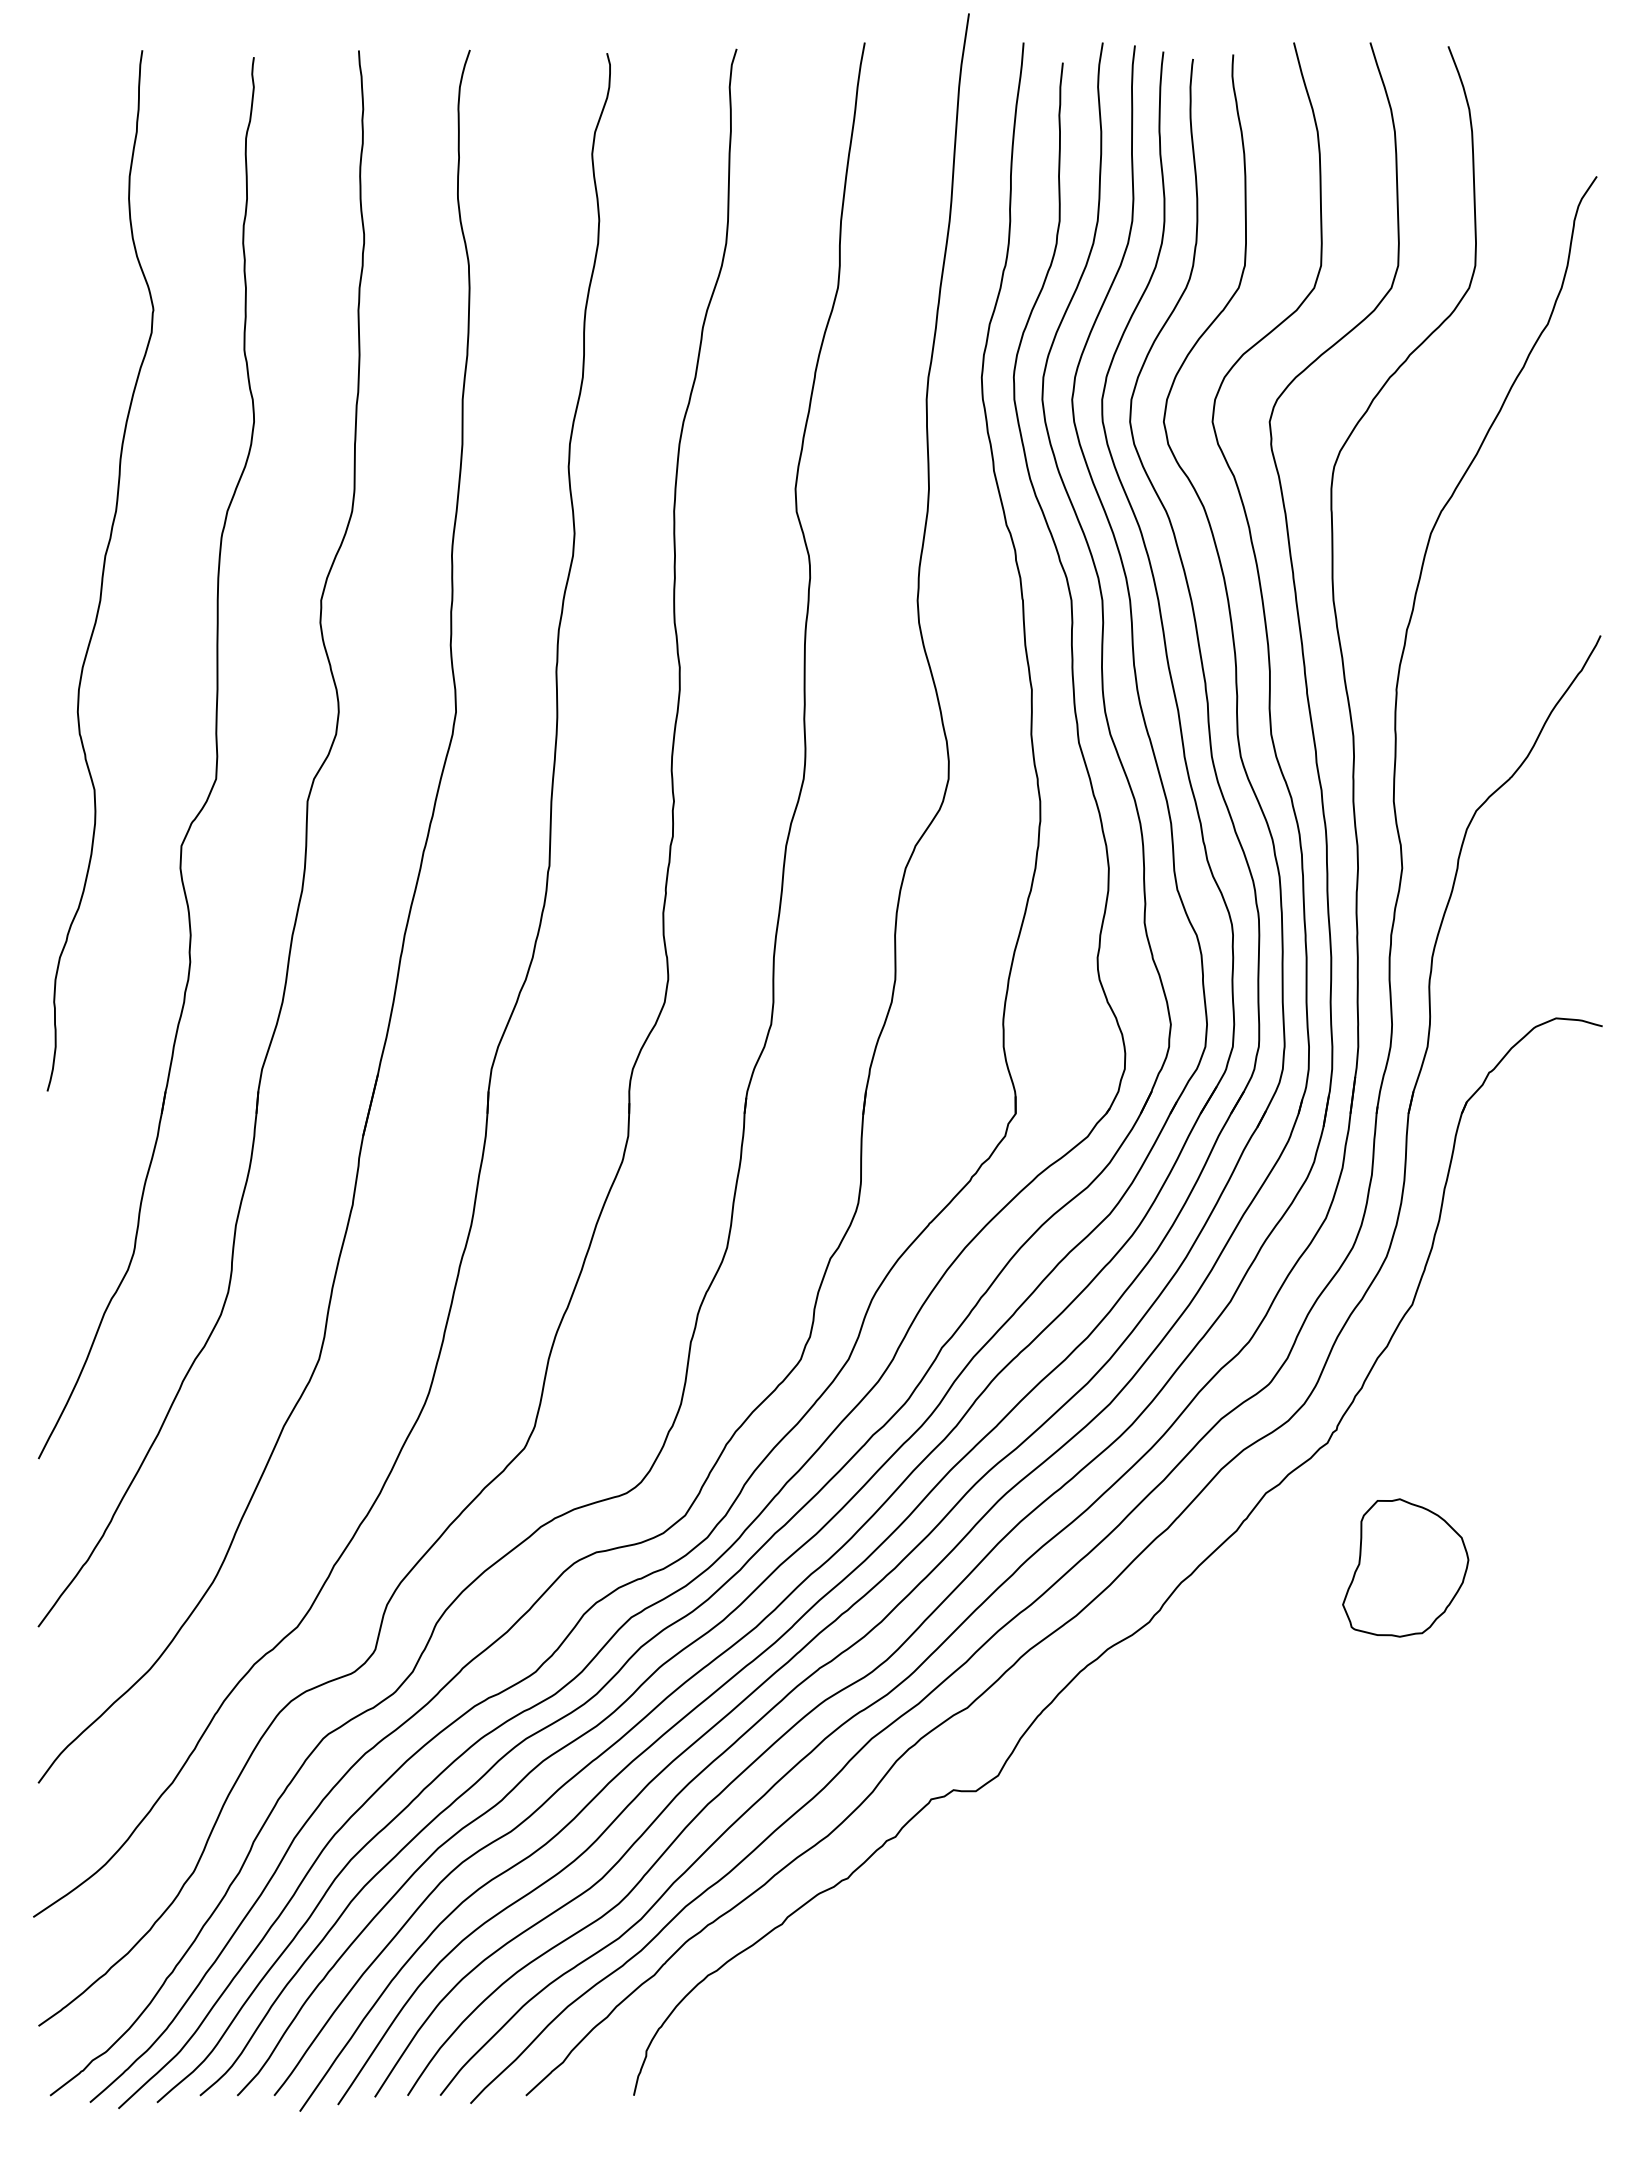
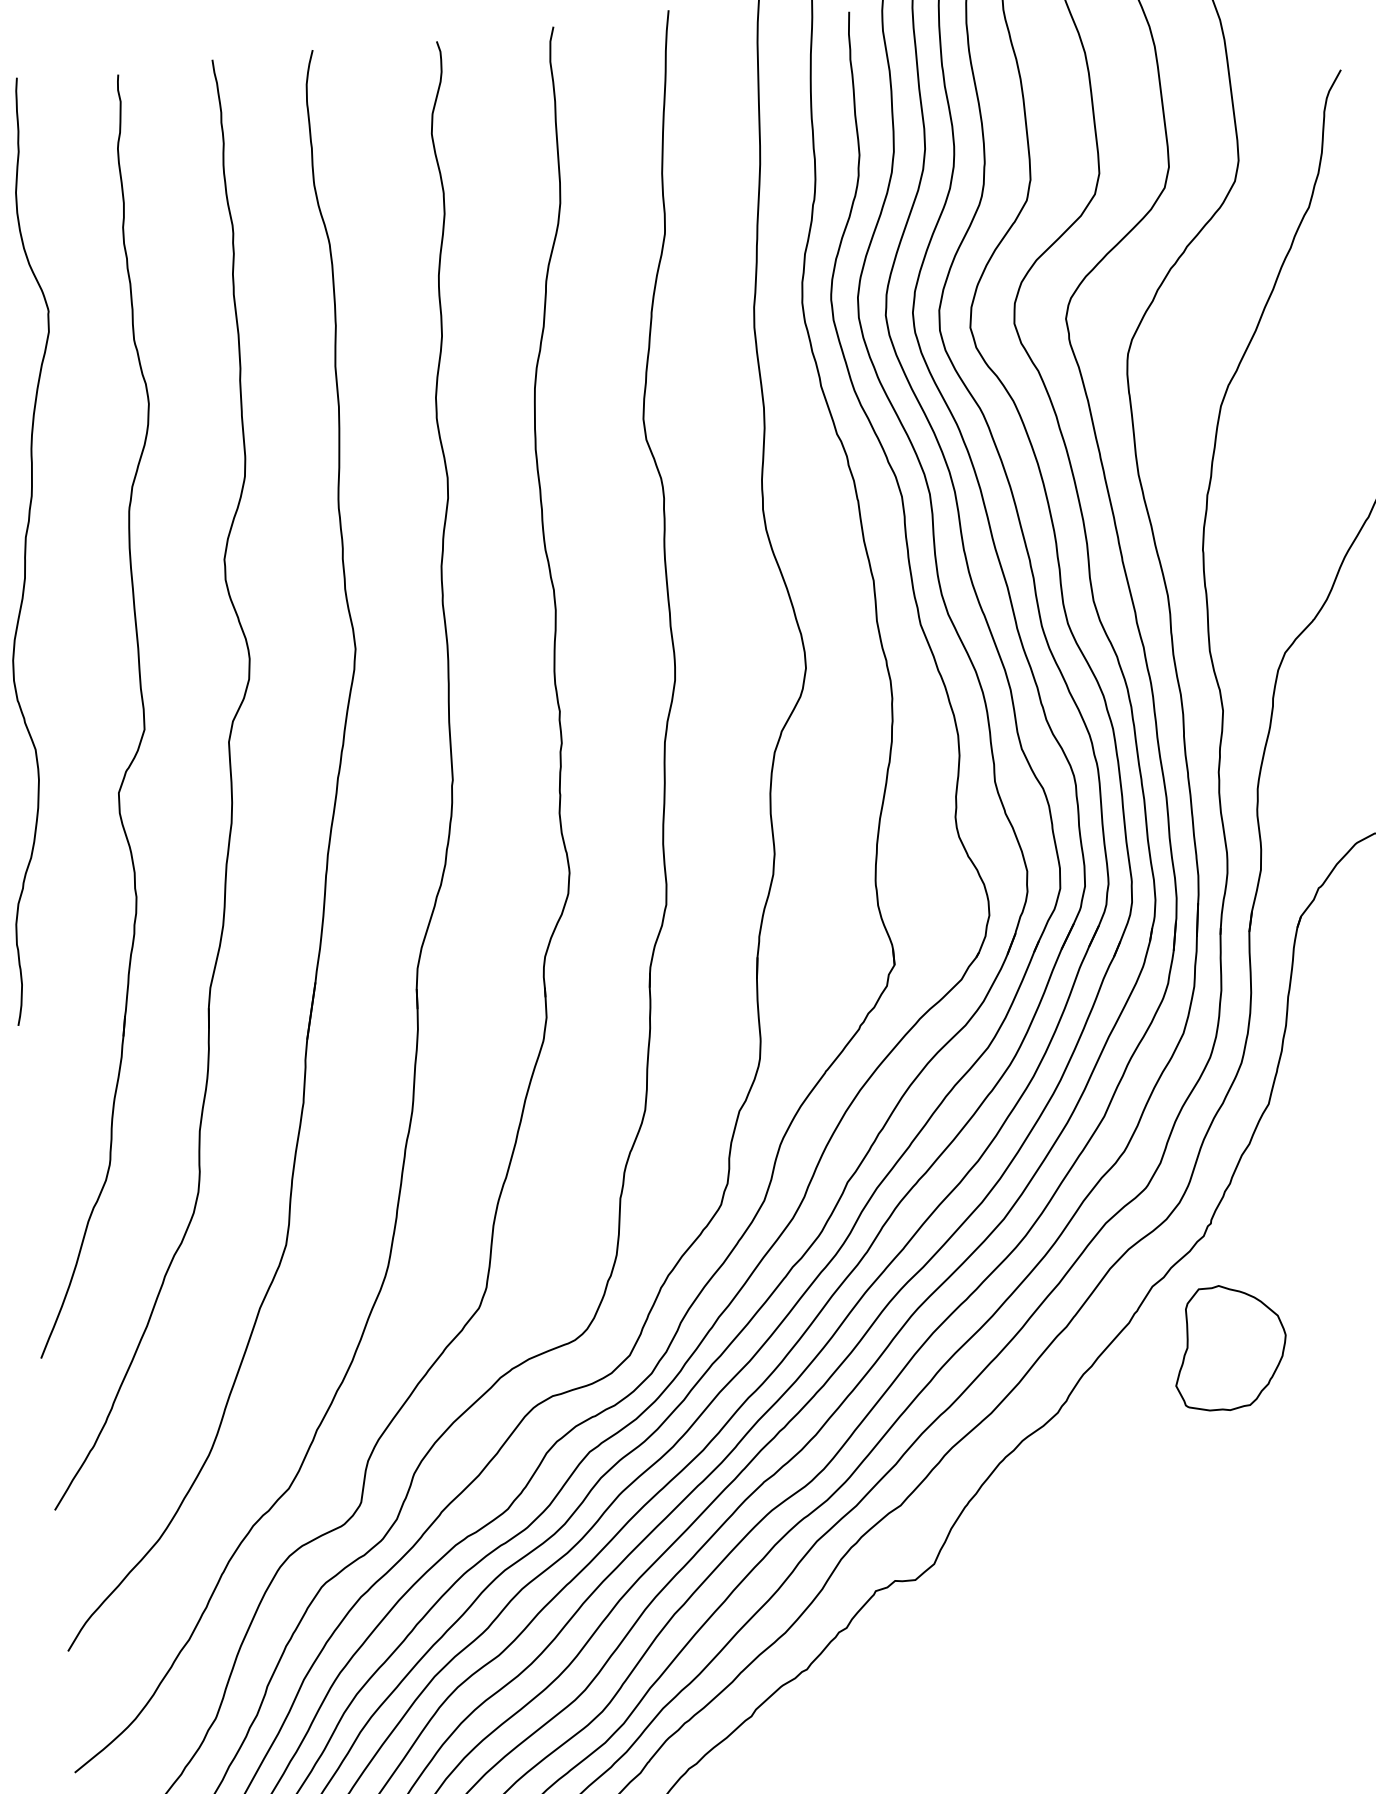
part: (1405, 1567) -> (1229, 1347), moved

